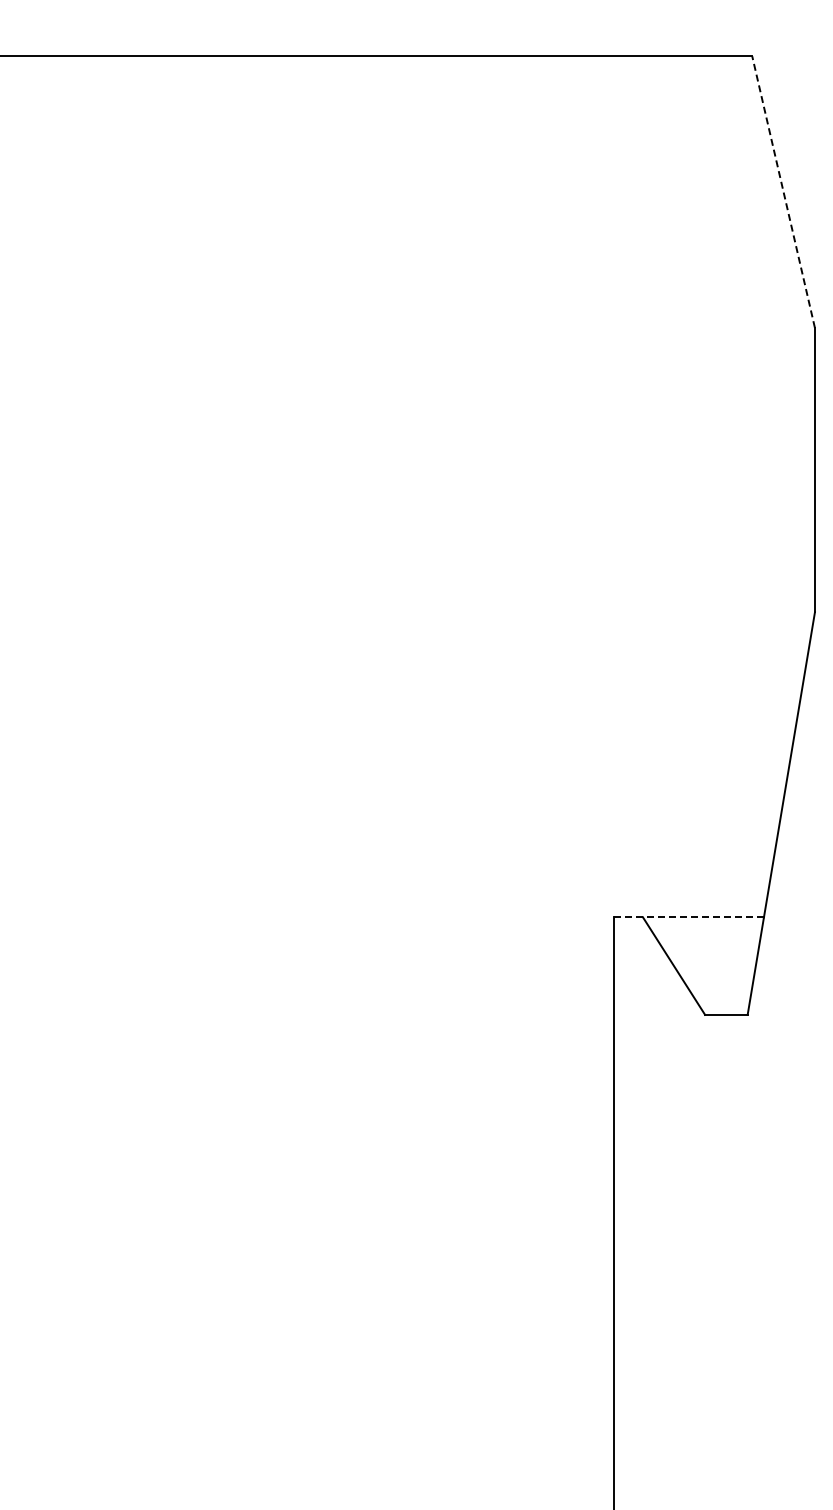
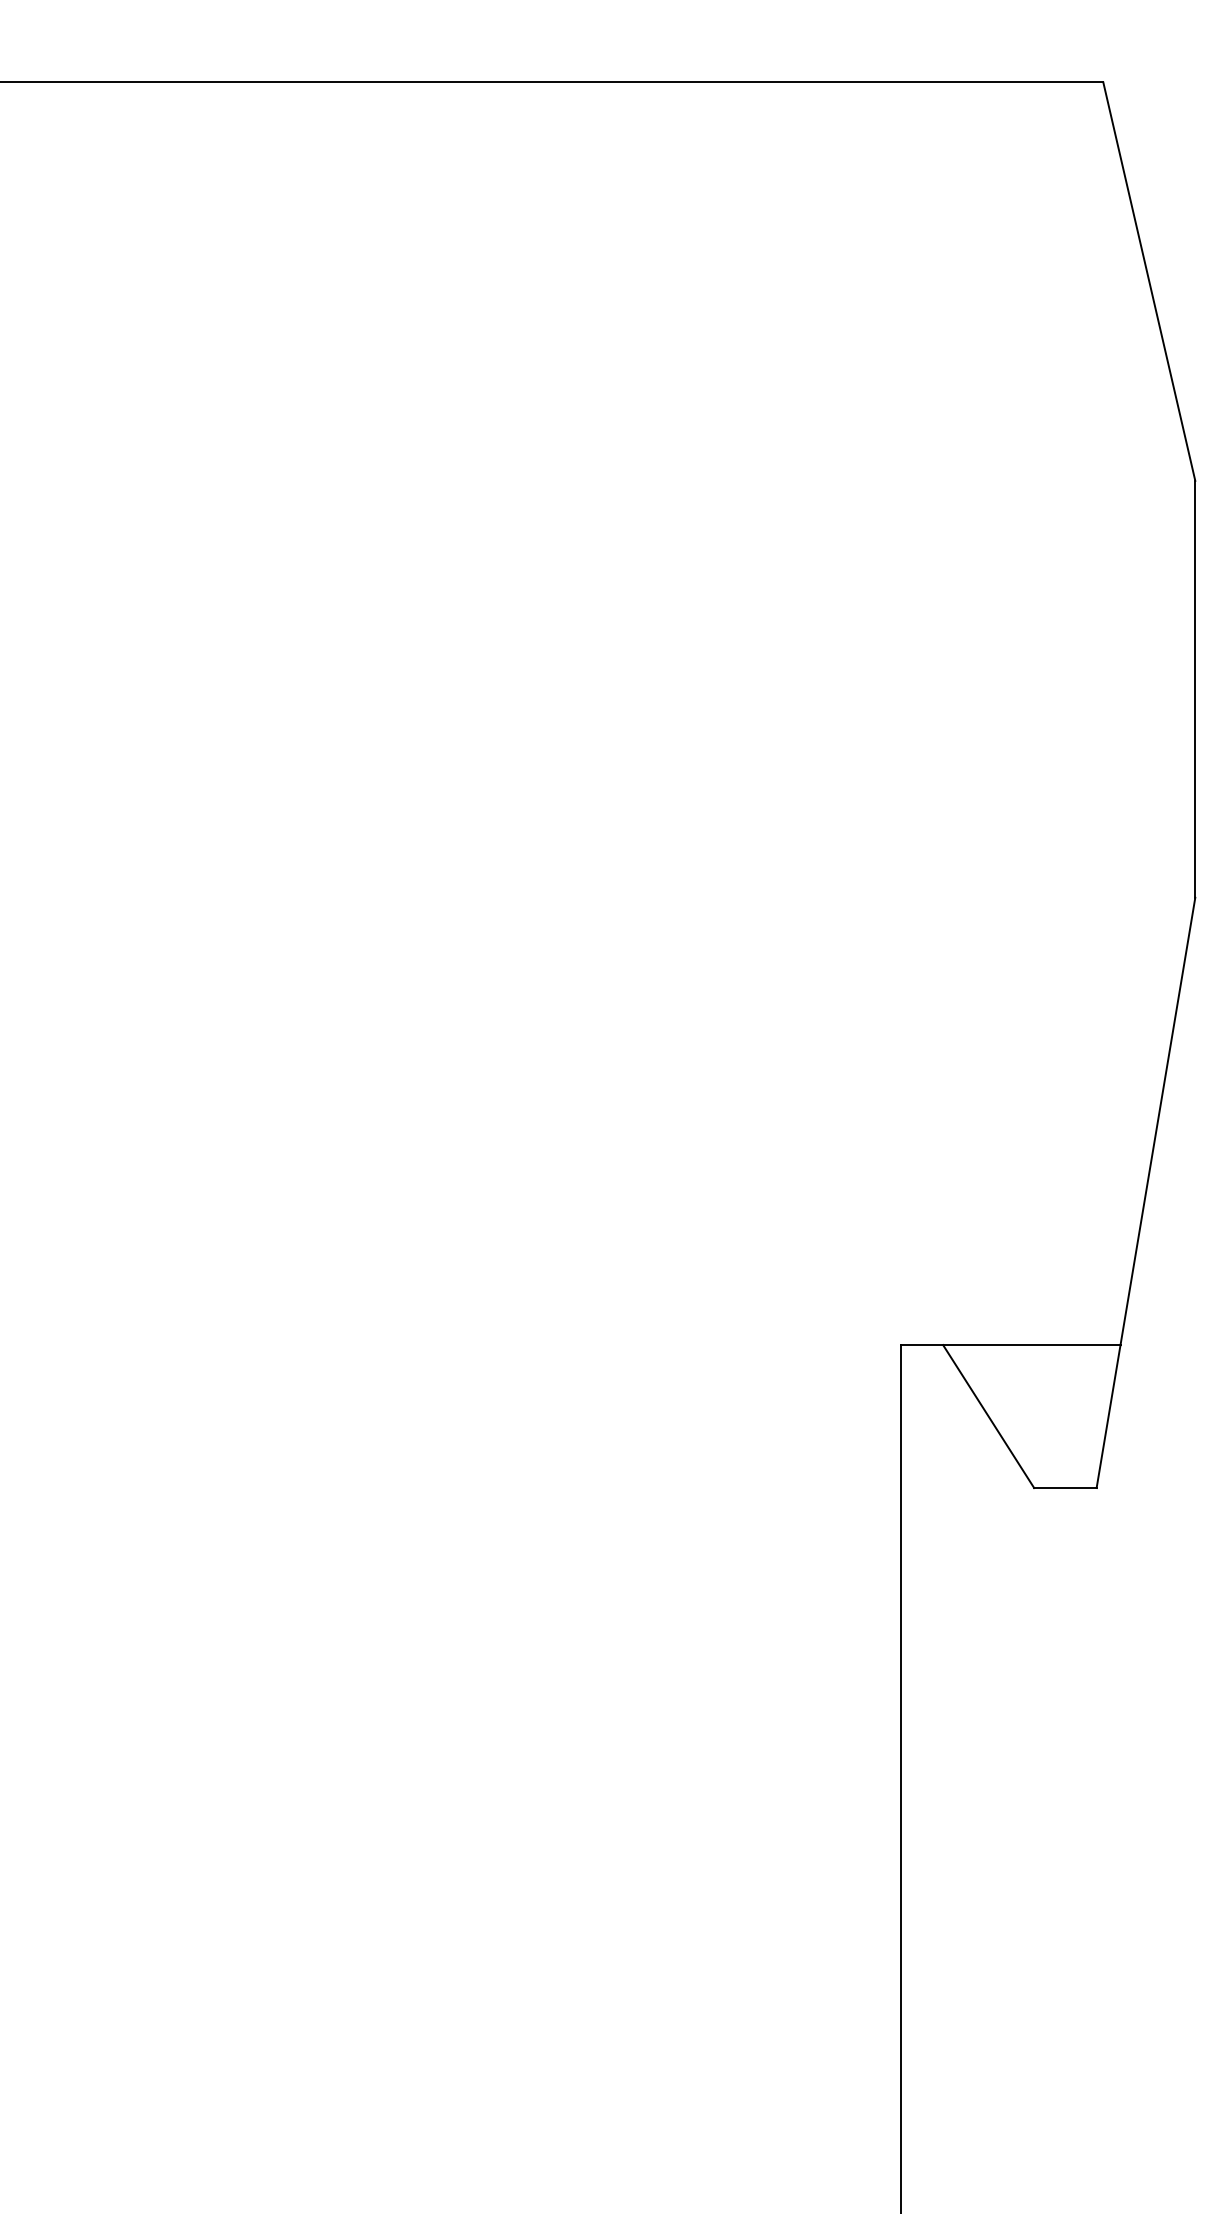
line: (783, 191) -> (1149, 280), dashed -> solid
line: (689, 917) -> (1011, 1345), dashed -> solid

